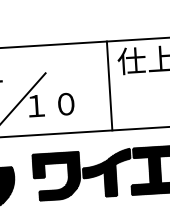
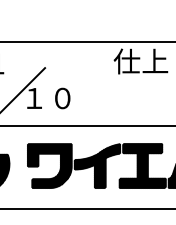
line: (109, 85) -> (104, 83), removed

